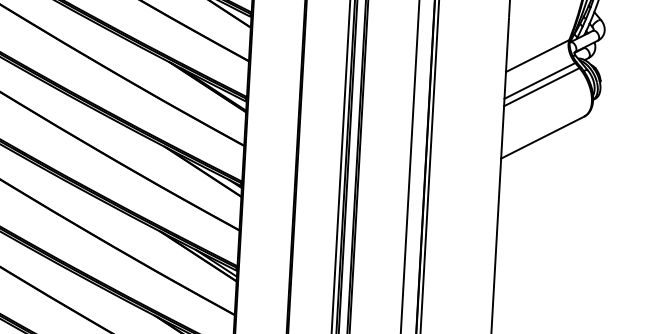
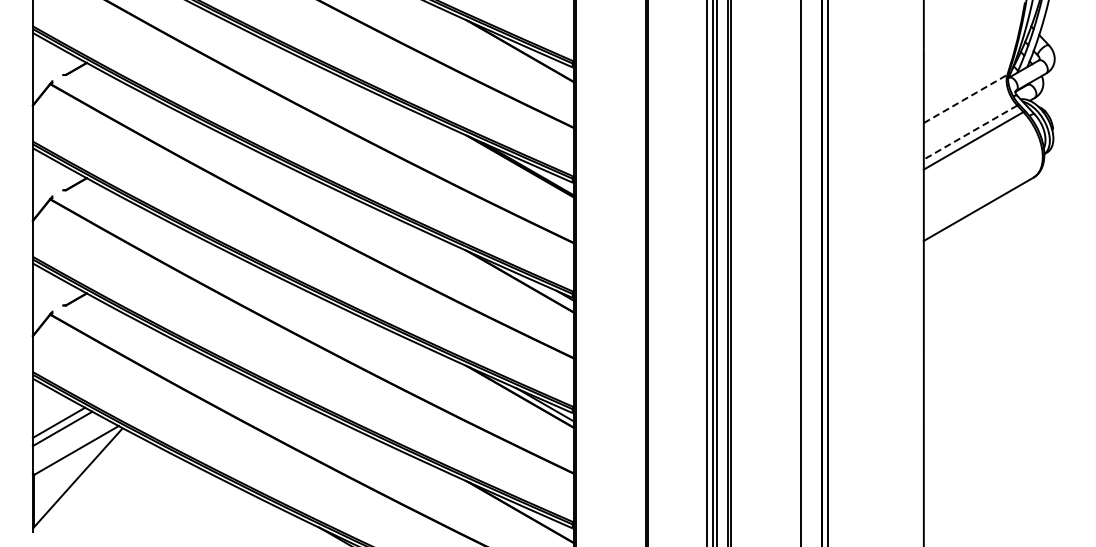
line: (538, 55) -> (966, 98), solid -> dashed
line: (539, 80) -> (970, 132), solid -> dashed

